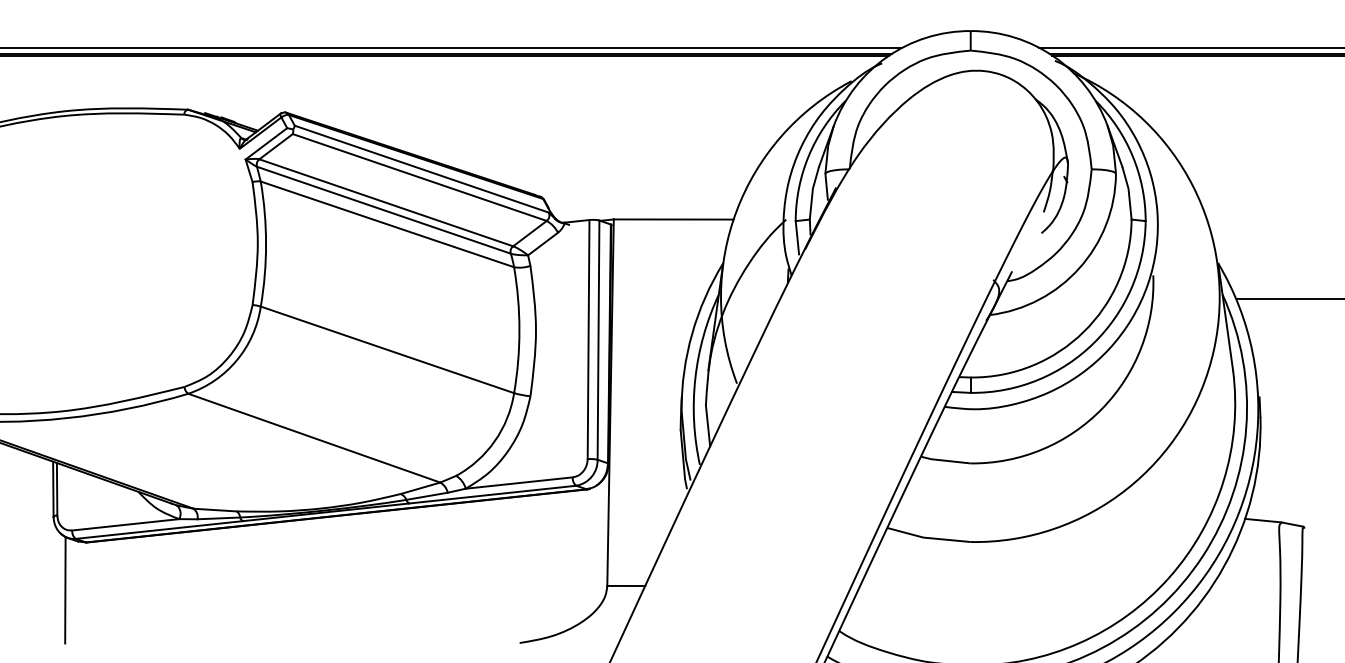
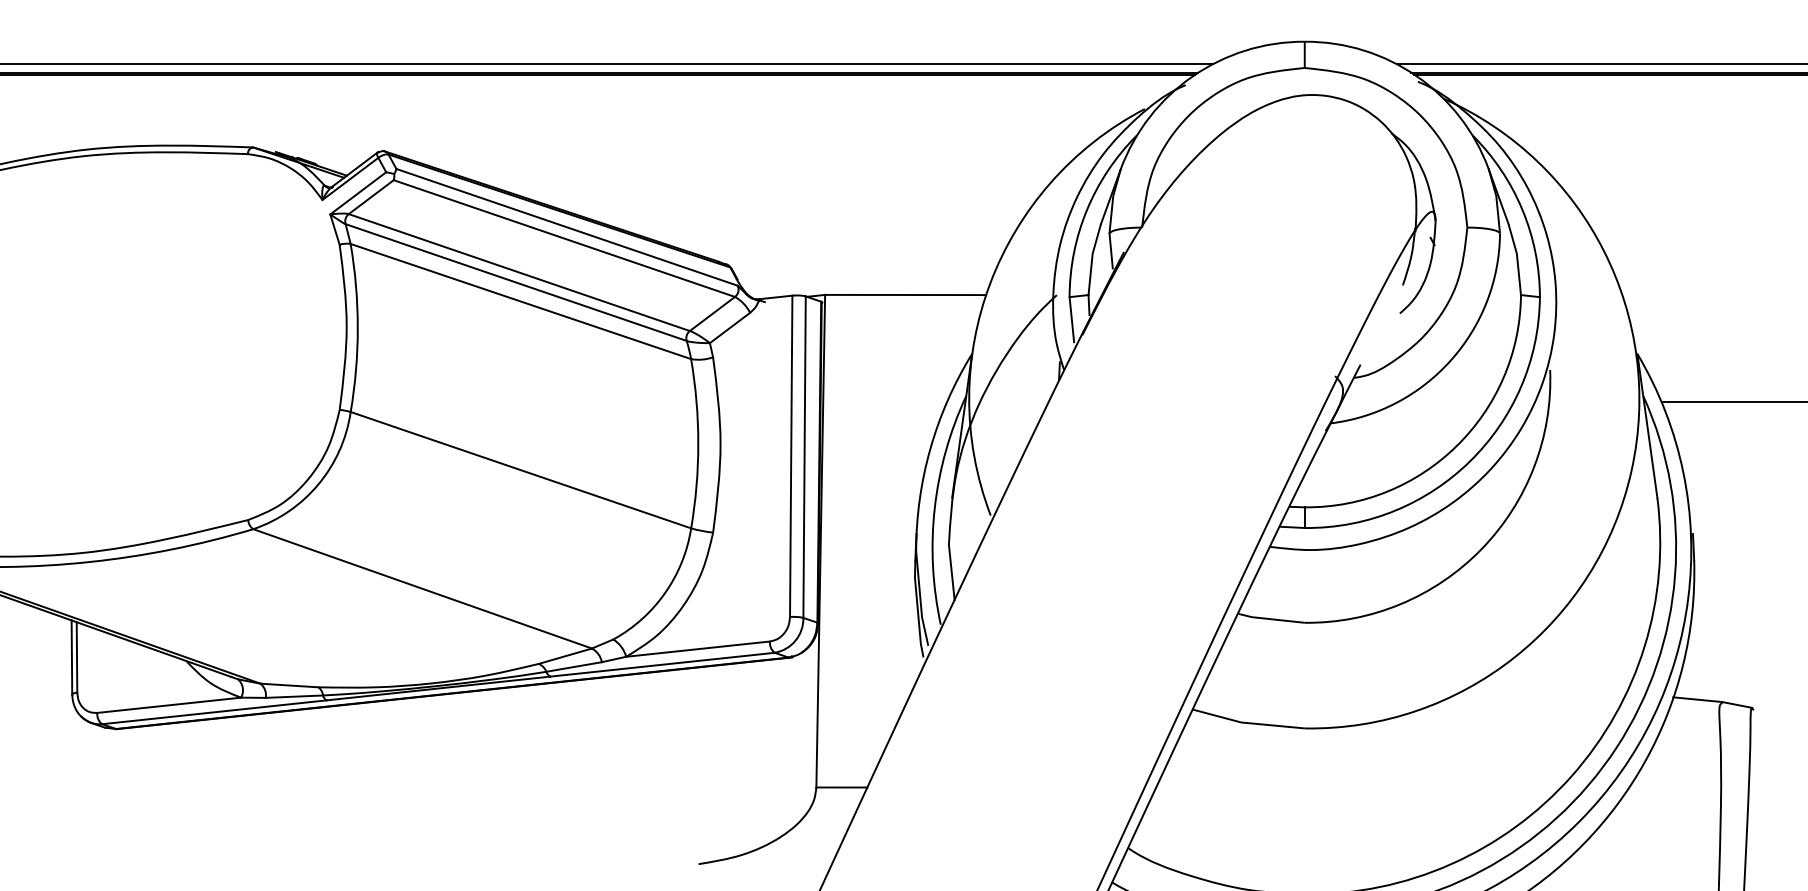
line: (64, 589) -> (87, 792), removed

